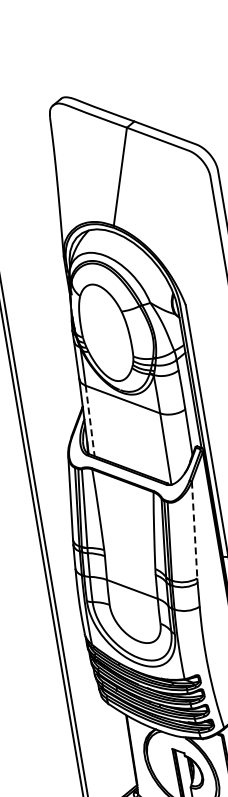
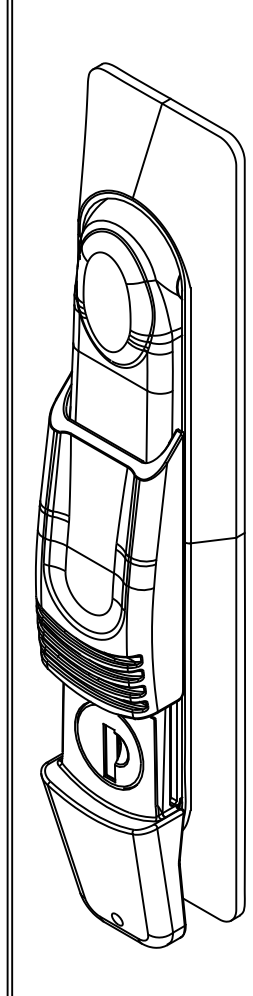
line: (90, 420) -> (77, 386), dashed -> solid
line: (194, 529) -> (161, 511), dashed -> solid

